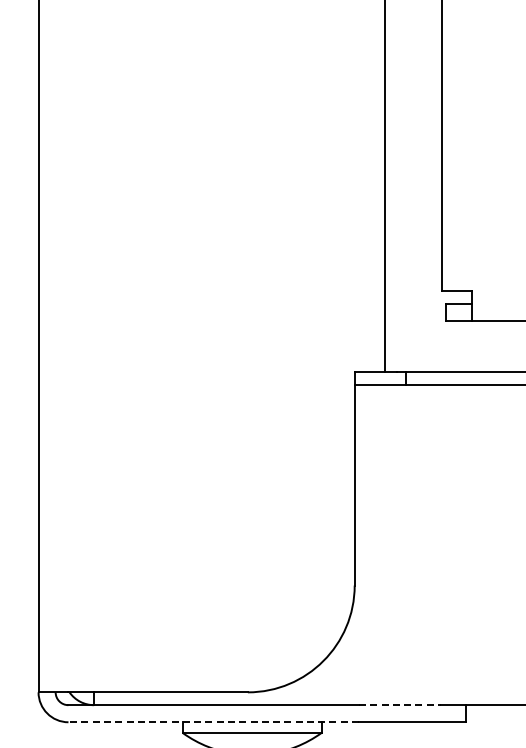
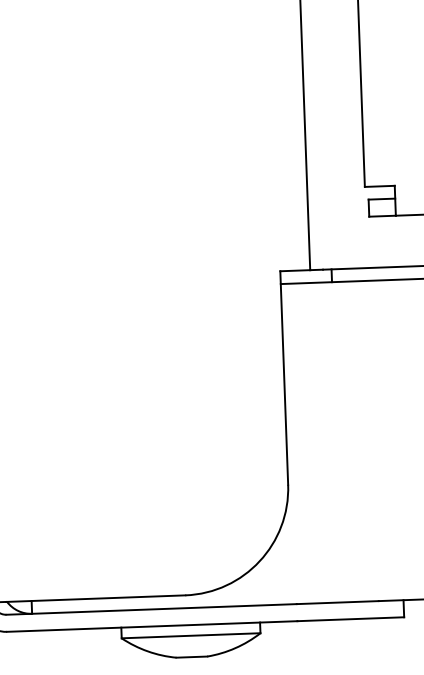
line: (400, 705) -> (338, 602), dashed -> solid
line: (213, 722) -> (152, 626), dashed -> solid

